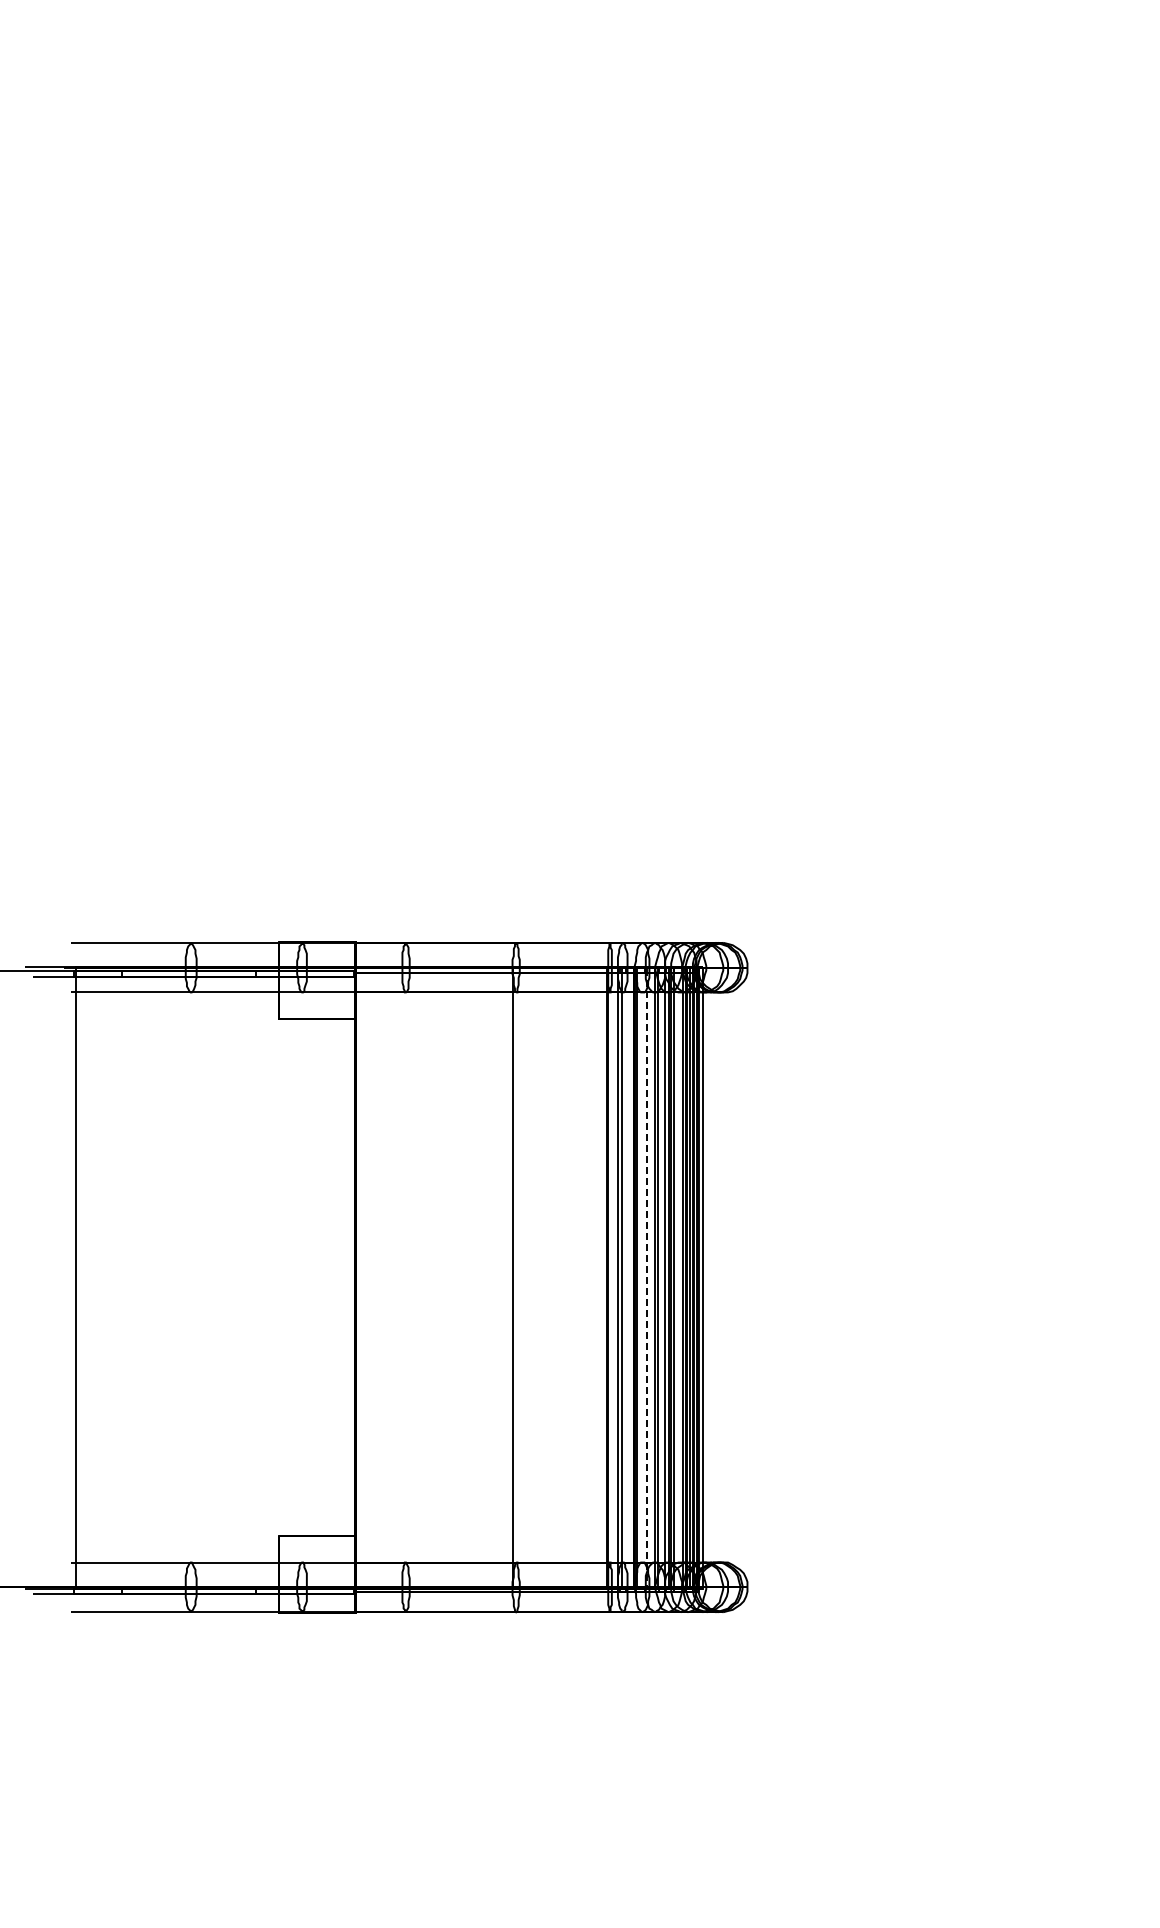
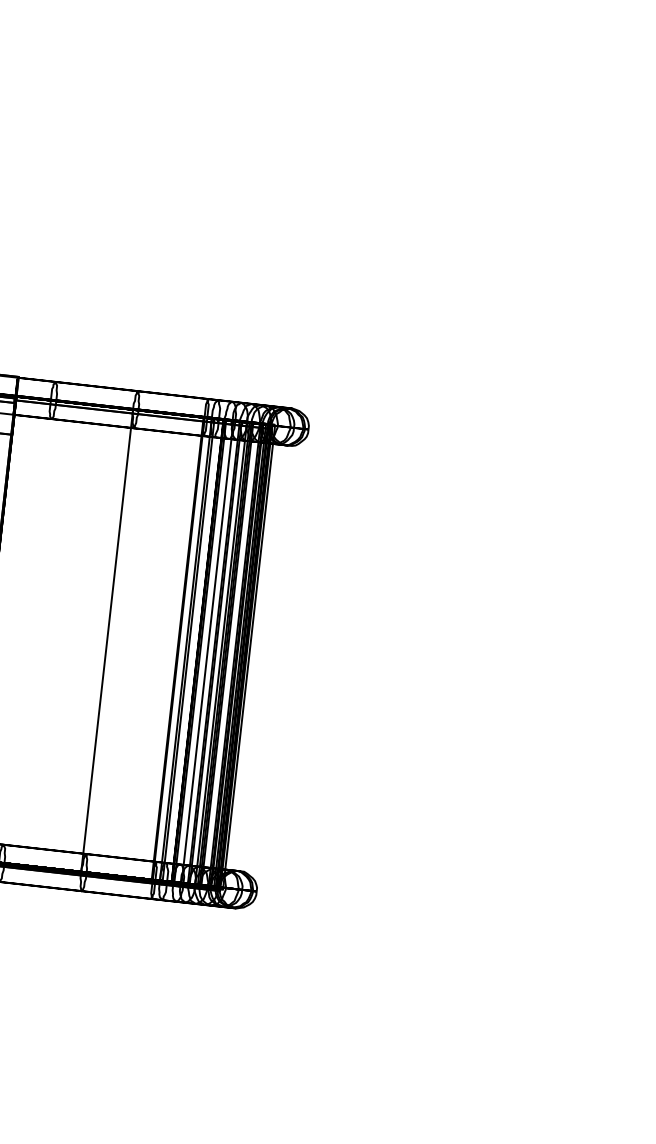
line: (646, 1285) -> (206, 658), dashed -> solid

